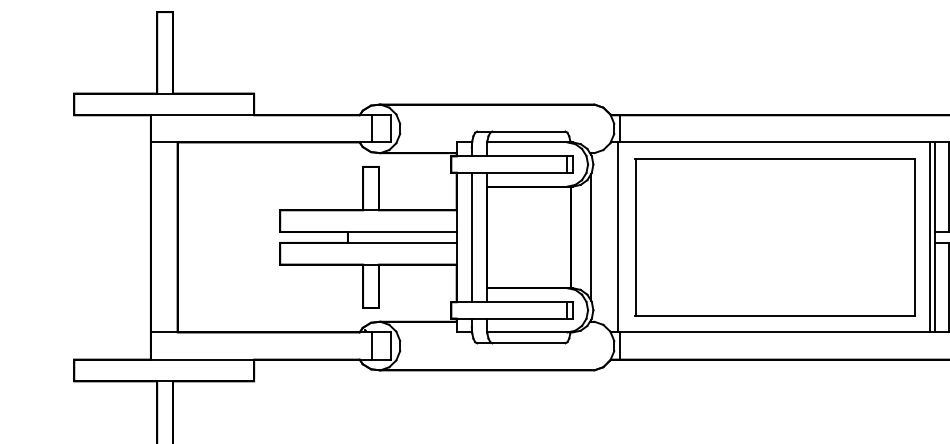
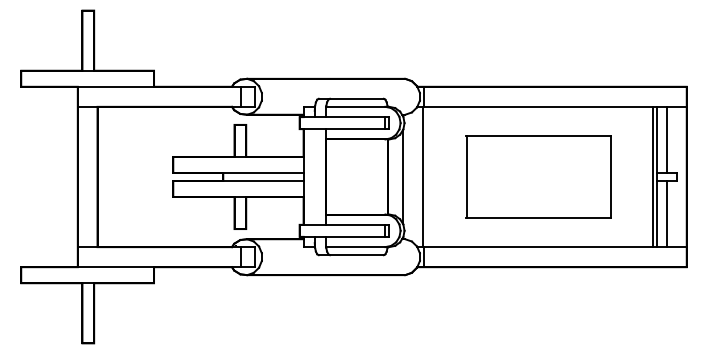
line: (471, 236) -> (314, 176), removed
part: (774, 236) -> (538, 176), size x0.7

